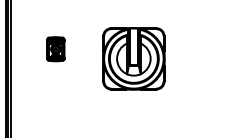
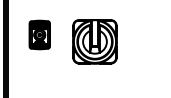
part: (55, 48) -> (39, 34), size x1.67

